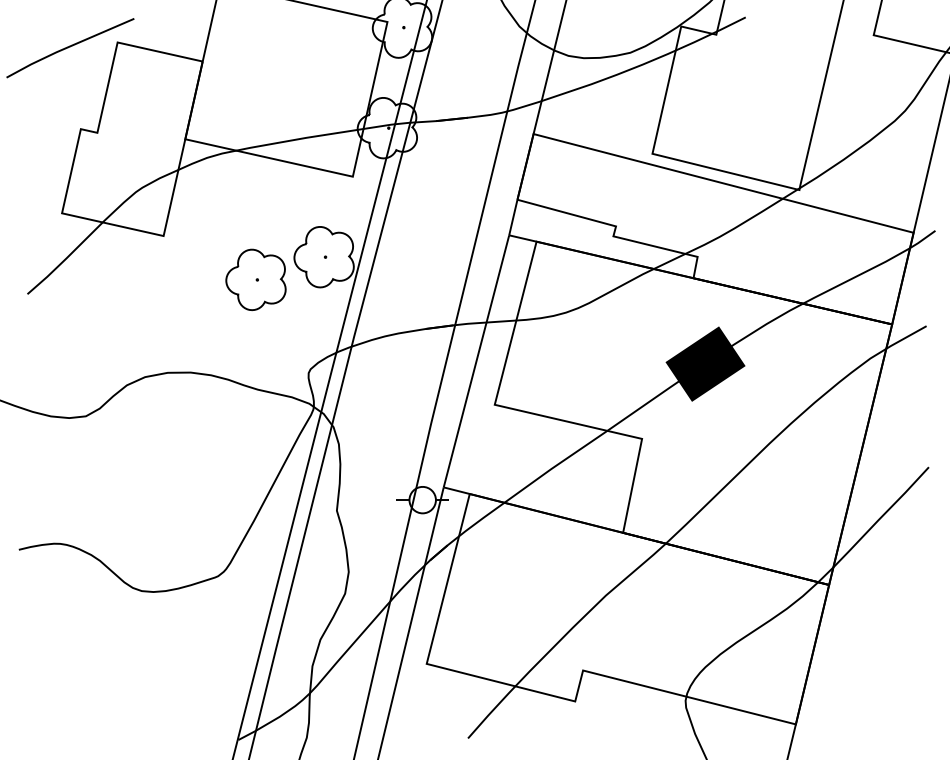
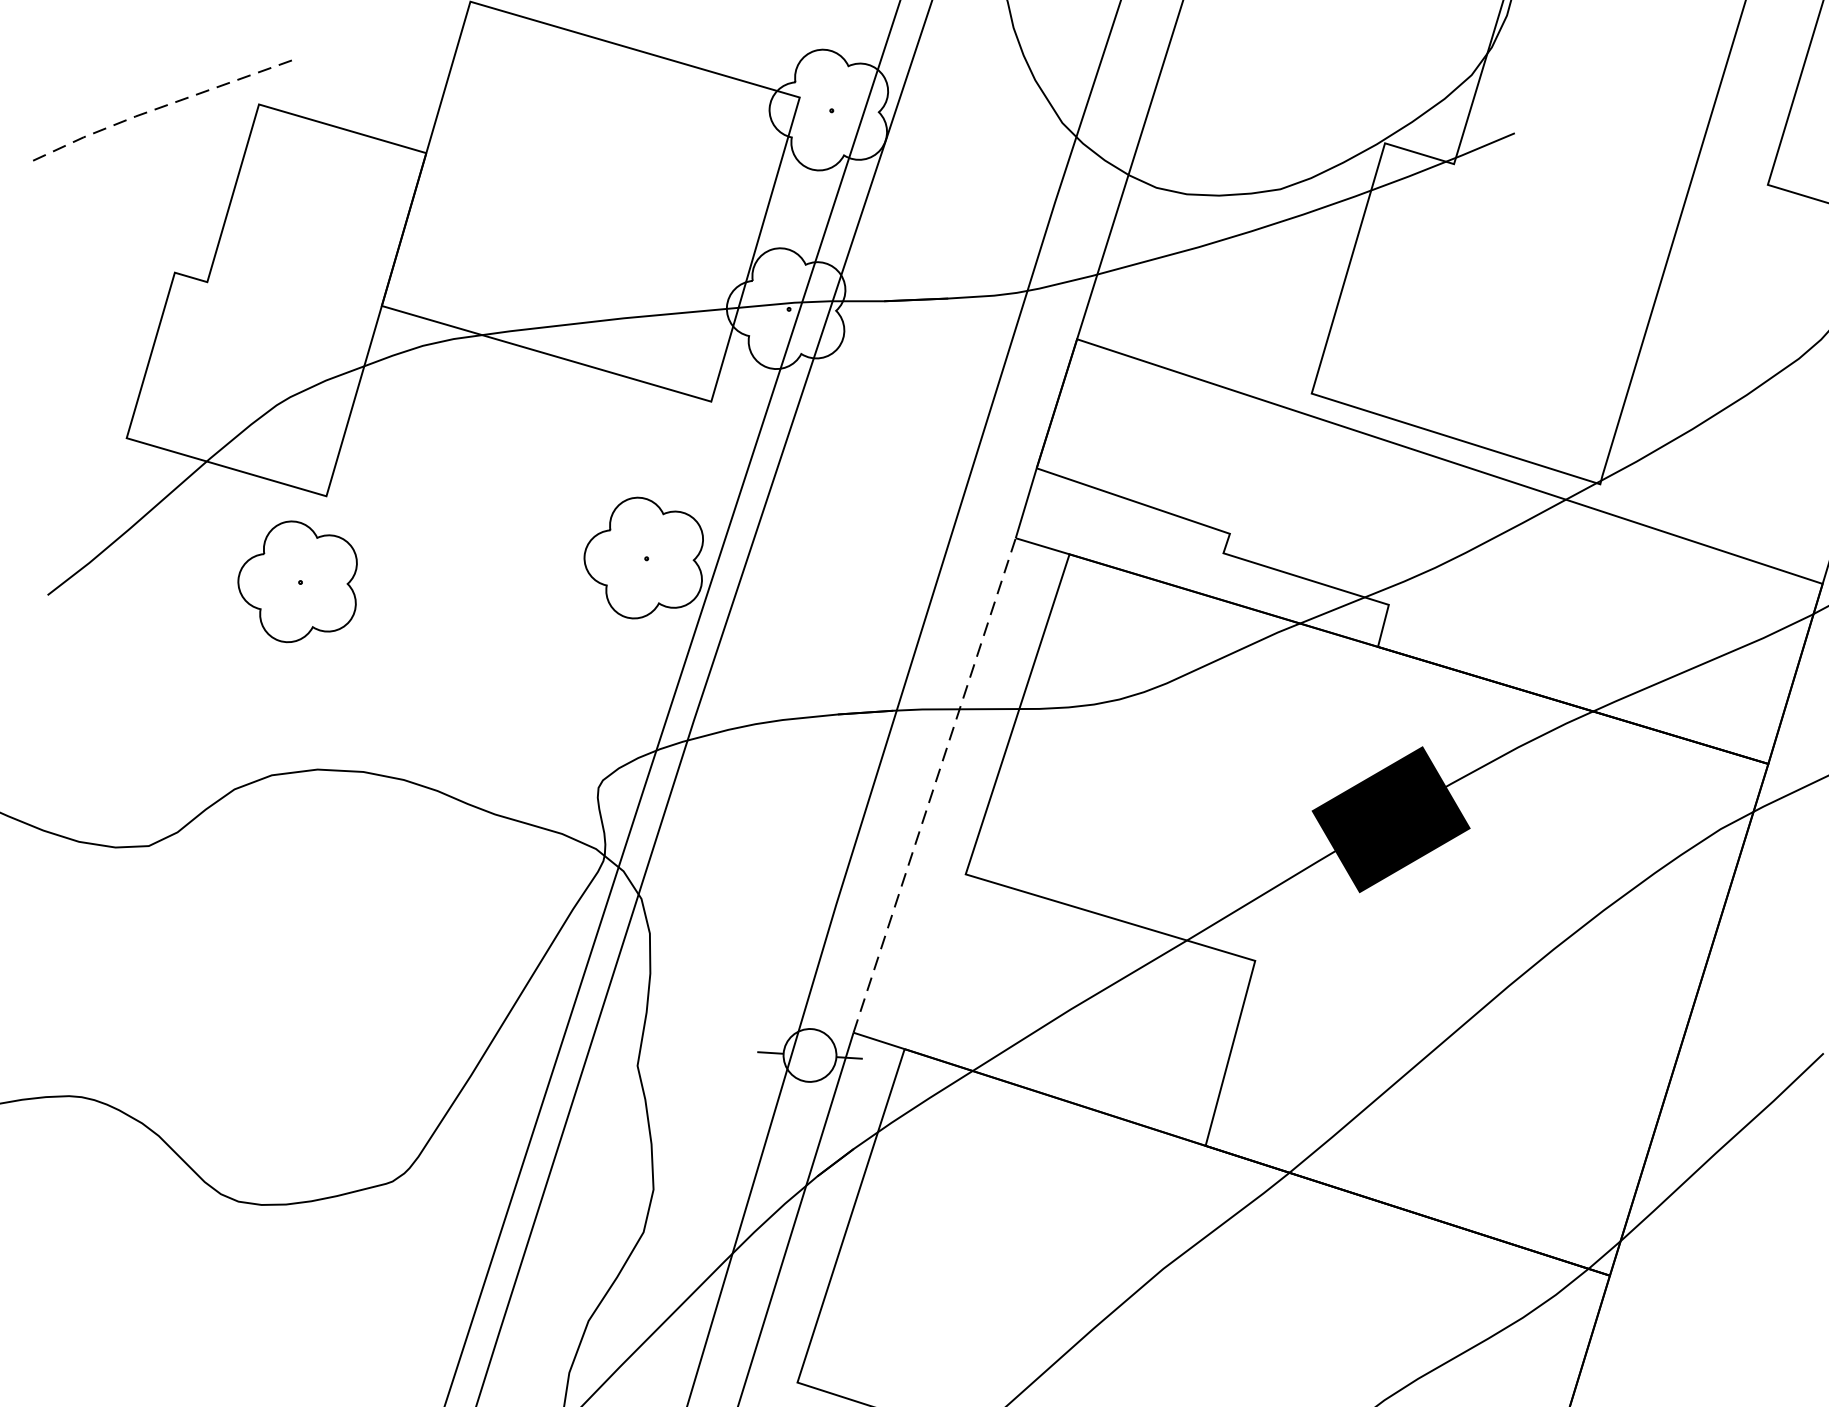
line: (68, 47) -> (160, 108), solid -> dashed
part: (255, 279) -> (296, 581), moved
line: (476, 360) -> (934, 783), solid -> dashed

